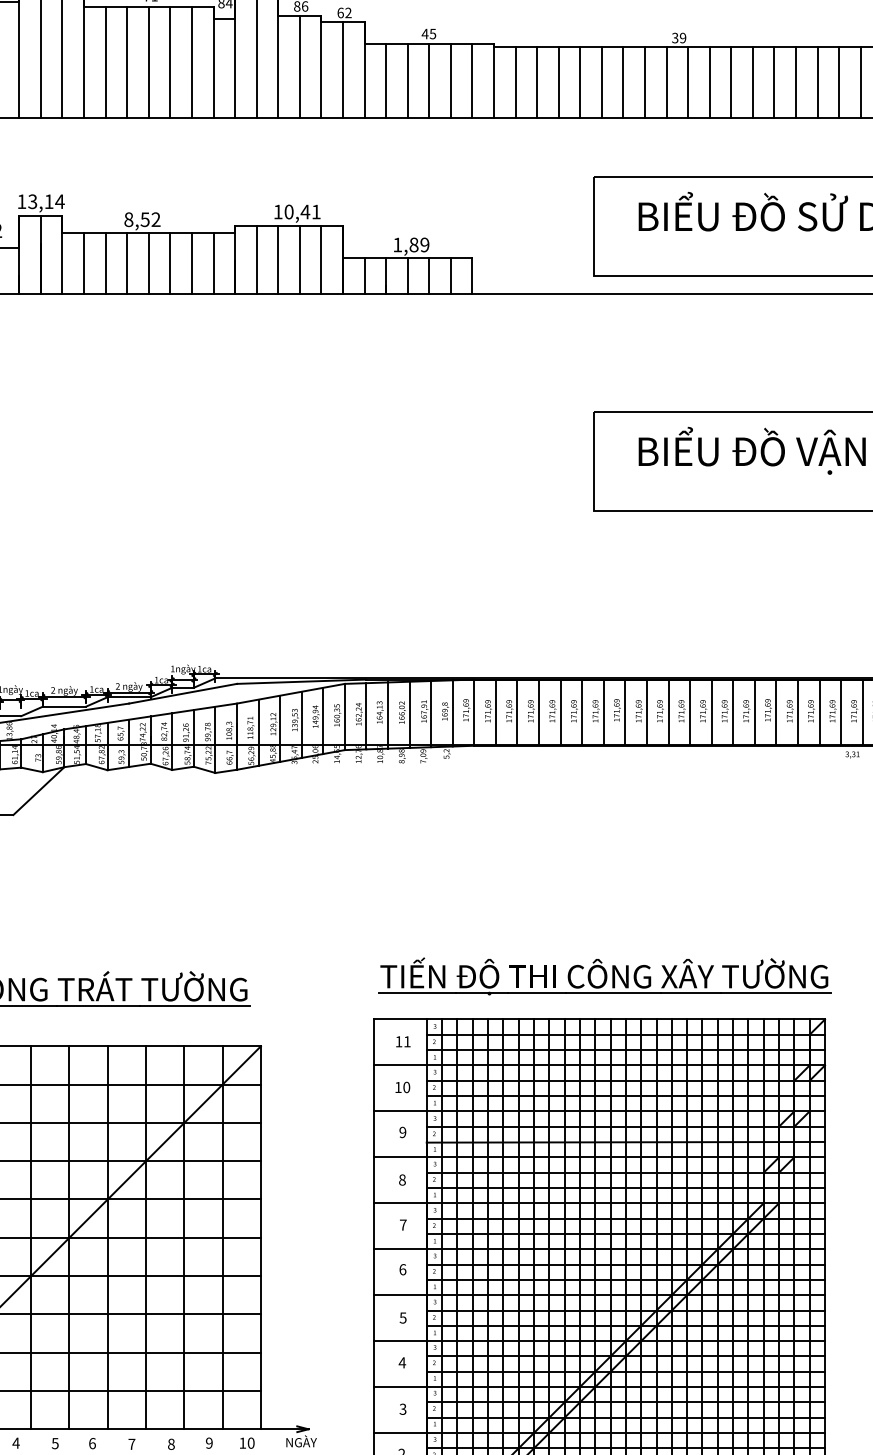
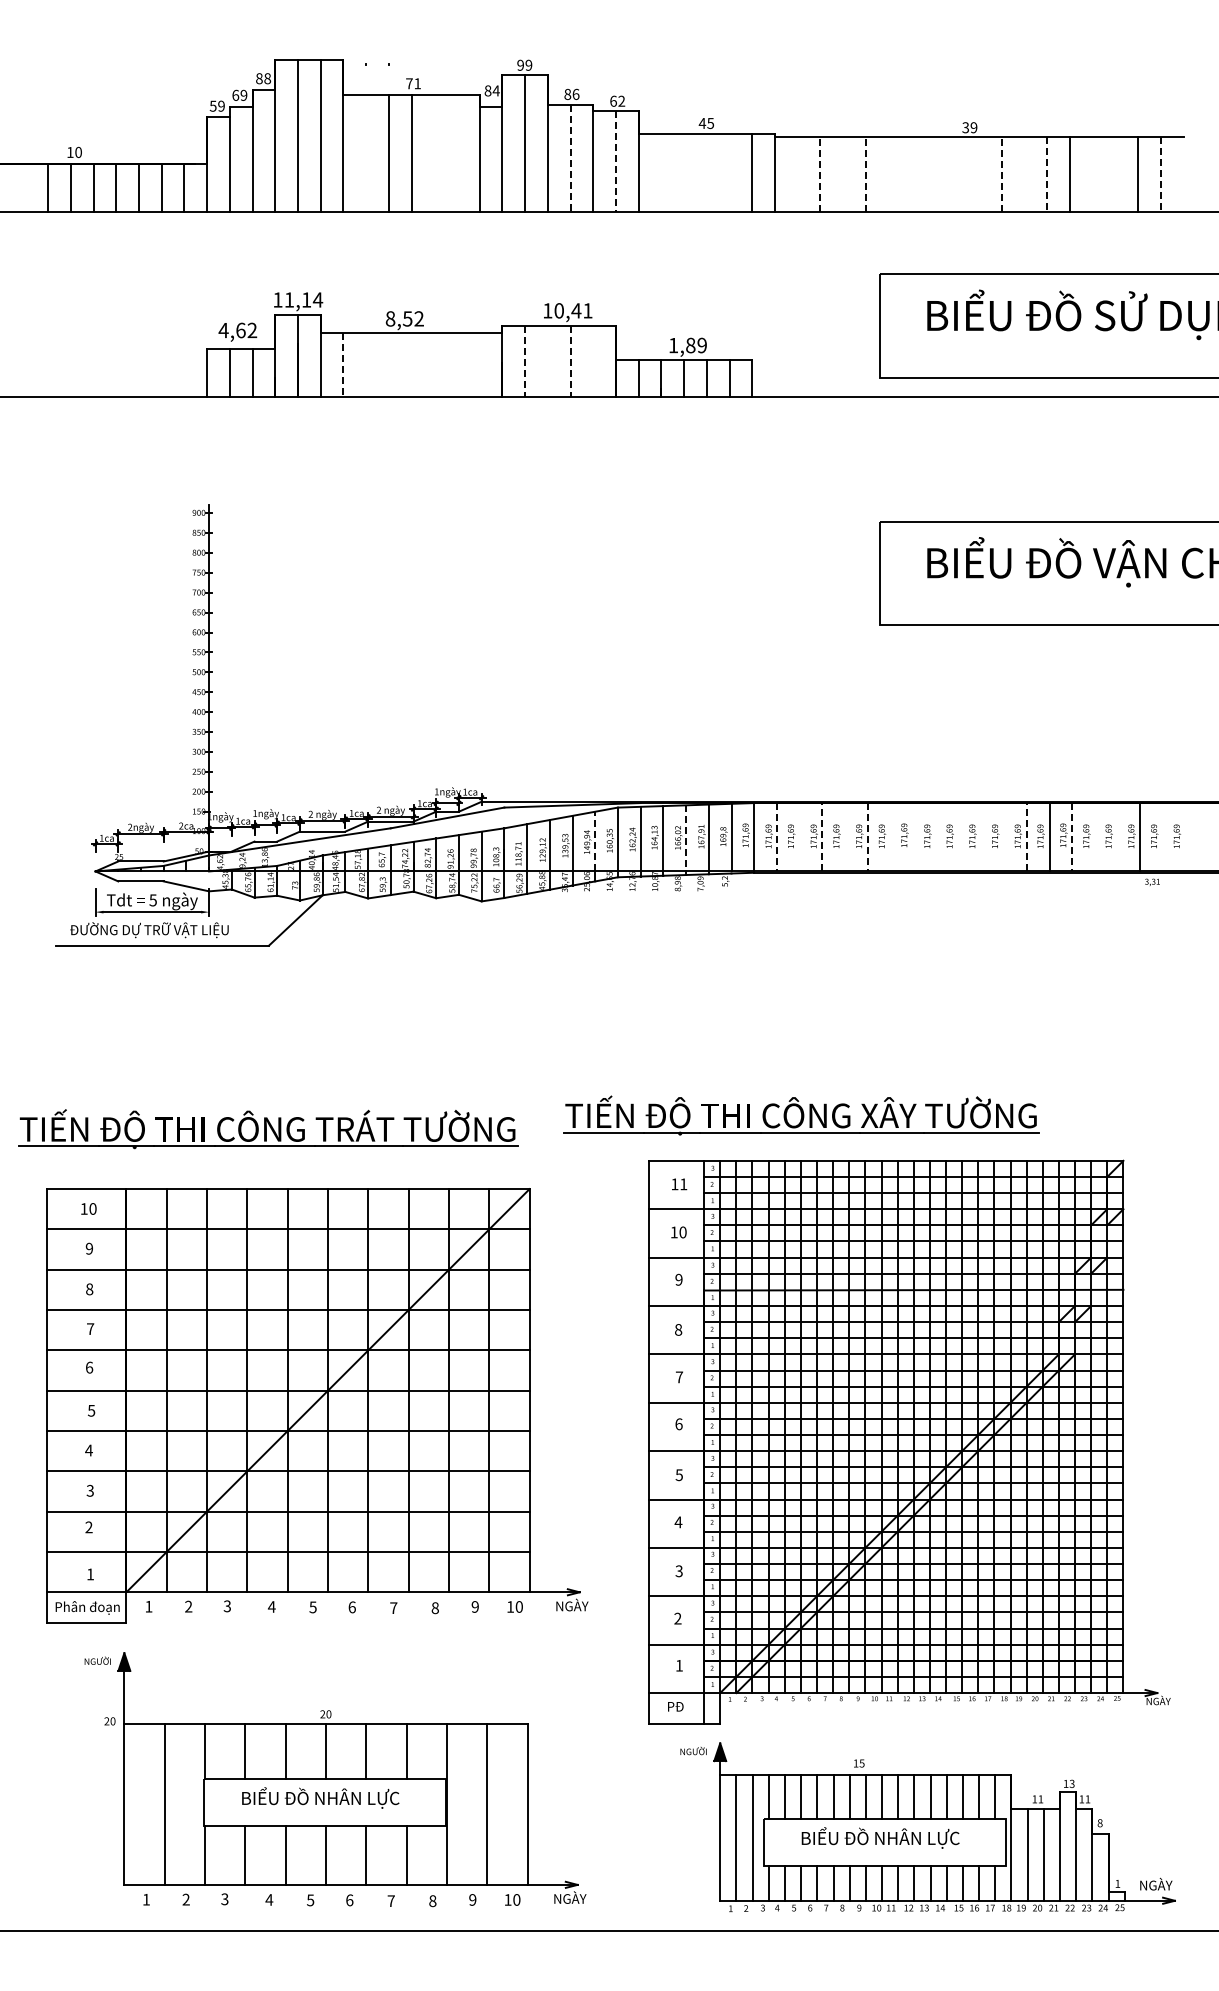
line: (106, 61) -> (366, 152), removed
line: (170, 61) -> (434, 152), removed
line: (191, 61) -> (456, 152), removed
line: (299, 67) -> (570, 158), solid -> dashed
line: (342, 71) -> (615, 162), solid -> dashed
line: (386, 80) -> (661, 172), removed
line: (408, 80) -> (684, 172), removed
line: (428, 80) -> (706, 172), removed
line: (450, 80) -> (729, 172), removed
line: (537, 81) -> (820, 173), solid -> dashed
line: (580, 81) -> (865, 173), solid -> dashed
line: (710, 81) -> (1002, 173), solid -> dashed
line: (515, 82) -> (797, 174), removed
line: (559, 82) -> (843, 174), removed
line: (601, 82) -> (888, 174), removed
line: (623, 82) -> (911, 174), removed
line: (644, 82) -> (933, 174), removed
line: (666, 82) -> (956, 174), removed
line: (688, 82) -> (979, 174), removed
line: (731, 82) -> (1024, 174), removed
line: (752, 82) -> (1047, 174), solid -> dashed
line: (795, 82) -> (1092, 174), removed
line: (817, 82) -> (1115, 174), removed
line: (861, 82) -> (1161, 174), solid -> dashed
text: (31, 201) -> (288, 299), 13,14 -> 11,14
line: (277, 259) -> (547, 360), removed
line: (321, 259) -> (593, 360), removed
line: (257, 260) -> (525, 361), solid -> dashed
line: (299, 260) -> (570, 361), solid -> dashed
line: (84, 262) -> (343, 364), solid -> dashed
line: (106, 262) -> (366, 364), removed
line: (126, 262) -> (388, 364), removed
line: (148, 262) -> (411, 364), removed
line: (170, 262) -> (434, 364), removed
line: (191, 262) -> (456, 364), removed
line: (213, 262) -> (479, 364), removed
line: (539, 711) -> (822, 836), solid -> dashed
line: (732, 711) -> (1026, 836), solid -> dashed
line: (495, 712) -> (776, 837), solid -> dashed
line: (517, 712) -> (799, 837), removed
line: (561, 712) -> (845, 837), removed
line: (581, 712) -> (867, 837), solid -> dashed
line: (603, 712) -> (890, 837), removed
line: (625, 712) -> (913, 837), removed
line: (646, 712) -> (935, 837), removed
line: (668, 712) -> (958, 837), removed
line: (690, 712) -> (981, 837), removed
line: (712, 712) -> (1004, 837), removed
line: (776, 712) -> (1072, 837), solid -> dashed
line: (797, 712) -> (1094, 837), removed
line: (819, 712) -> (1117, 837), removed
line: (863, 712) -> (1163, 837), removed
line: (409, 713) -> (686, 838), solid -> dashed
line: (323, 716) -> (595, 841), solid -> dashed
part: (604, 976) -> (801, 1115), moved

